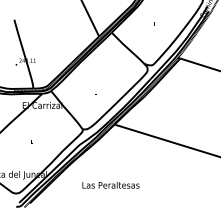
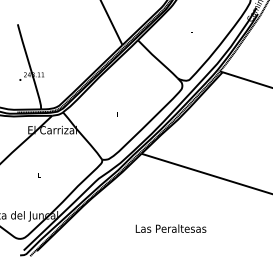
text: (110, 185) -> (170, 228), moved

